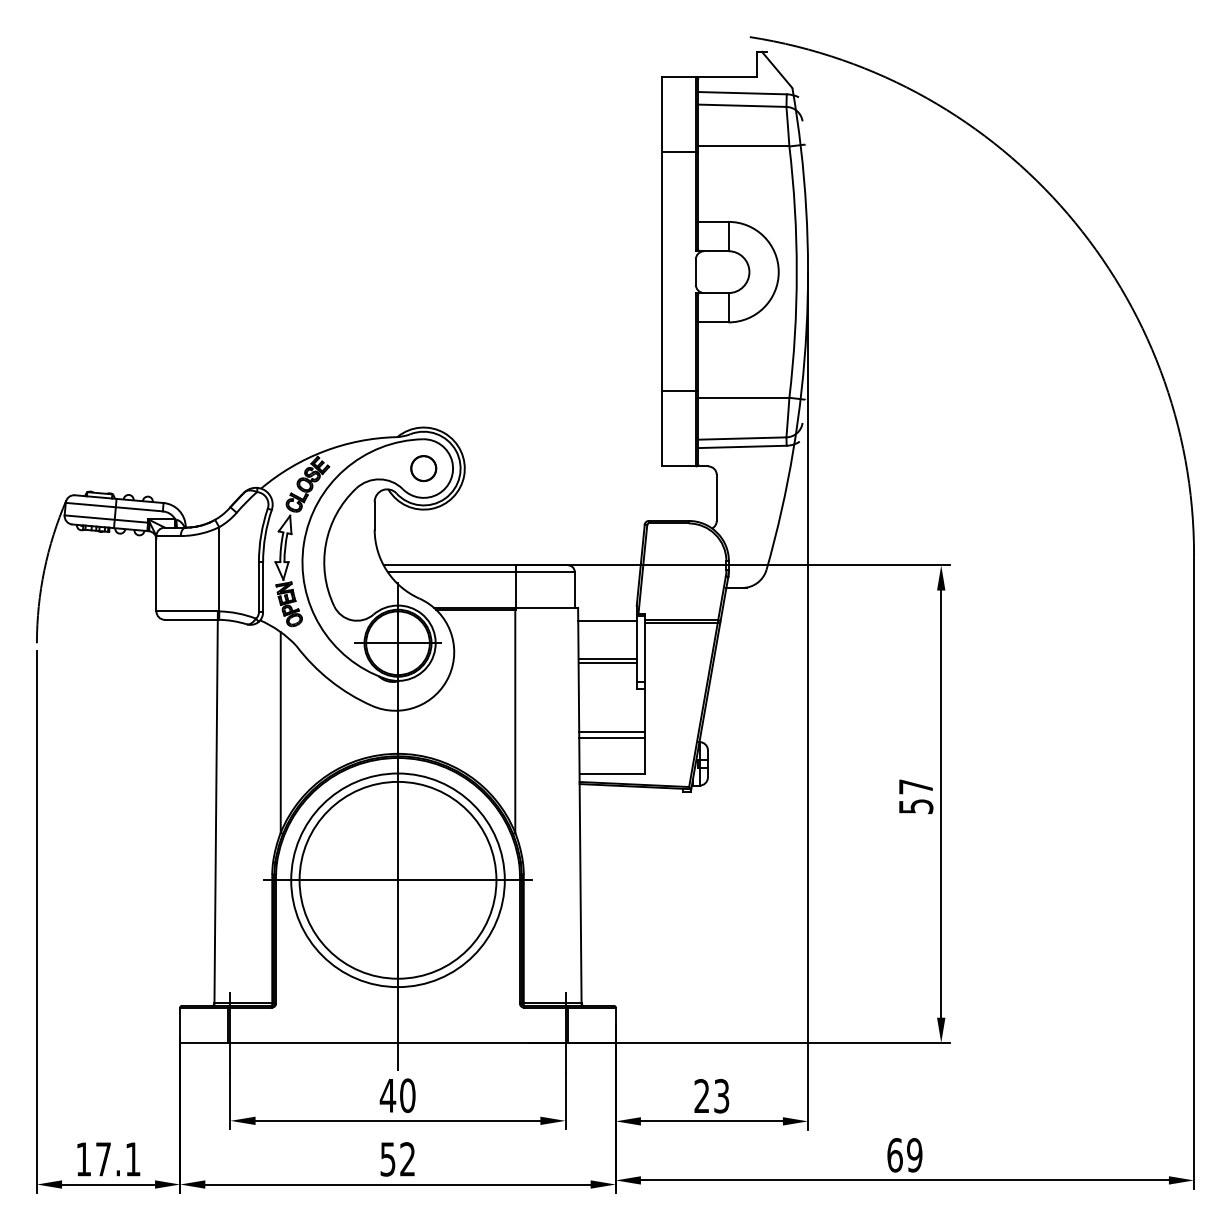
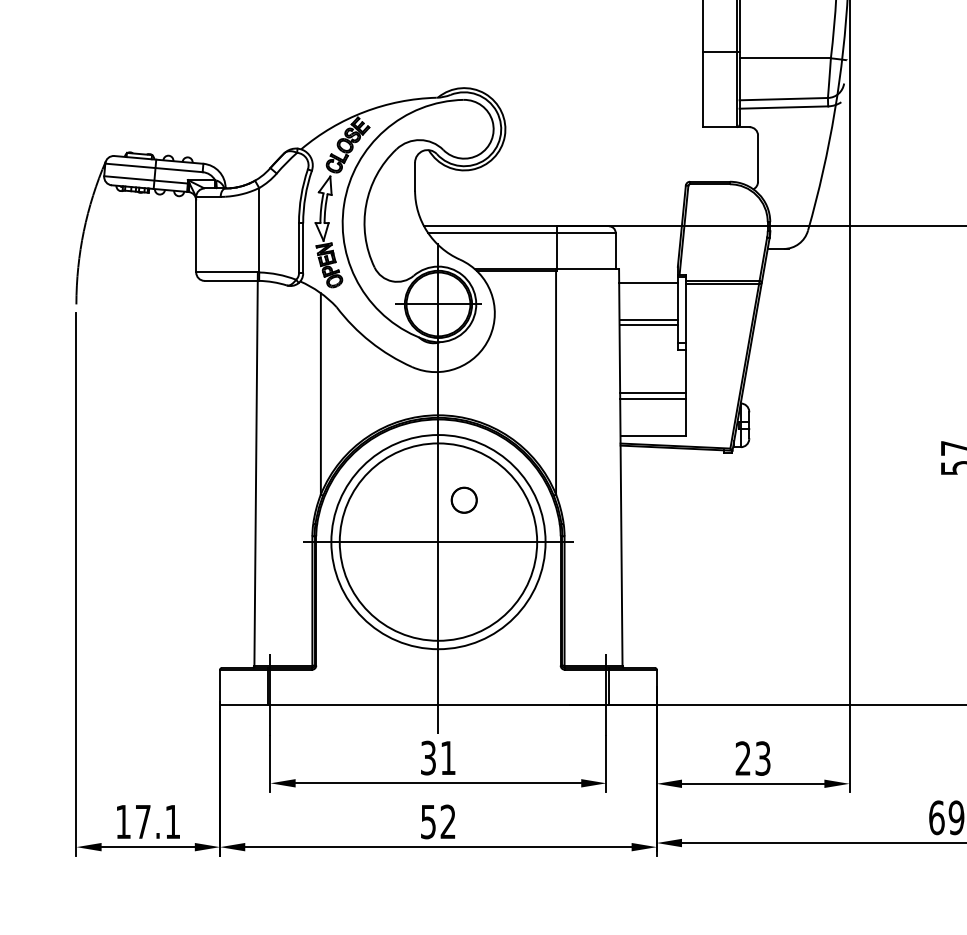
circle: (423, 468) -> (464, 500), moved
text: (397, 1095) -> (437, 757), 40 -> 31

